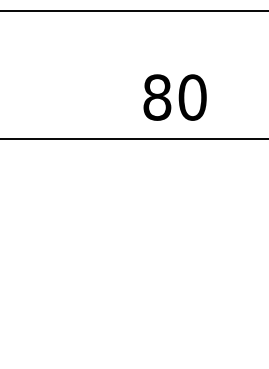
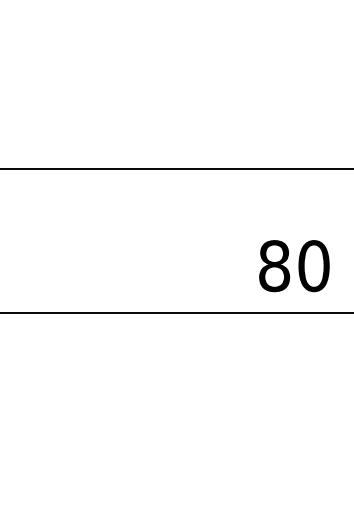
text: (175, 97) -> (294, 266), moved

